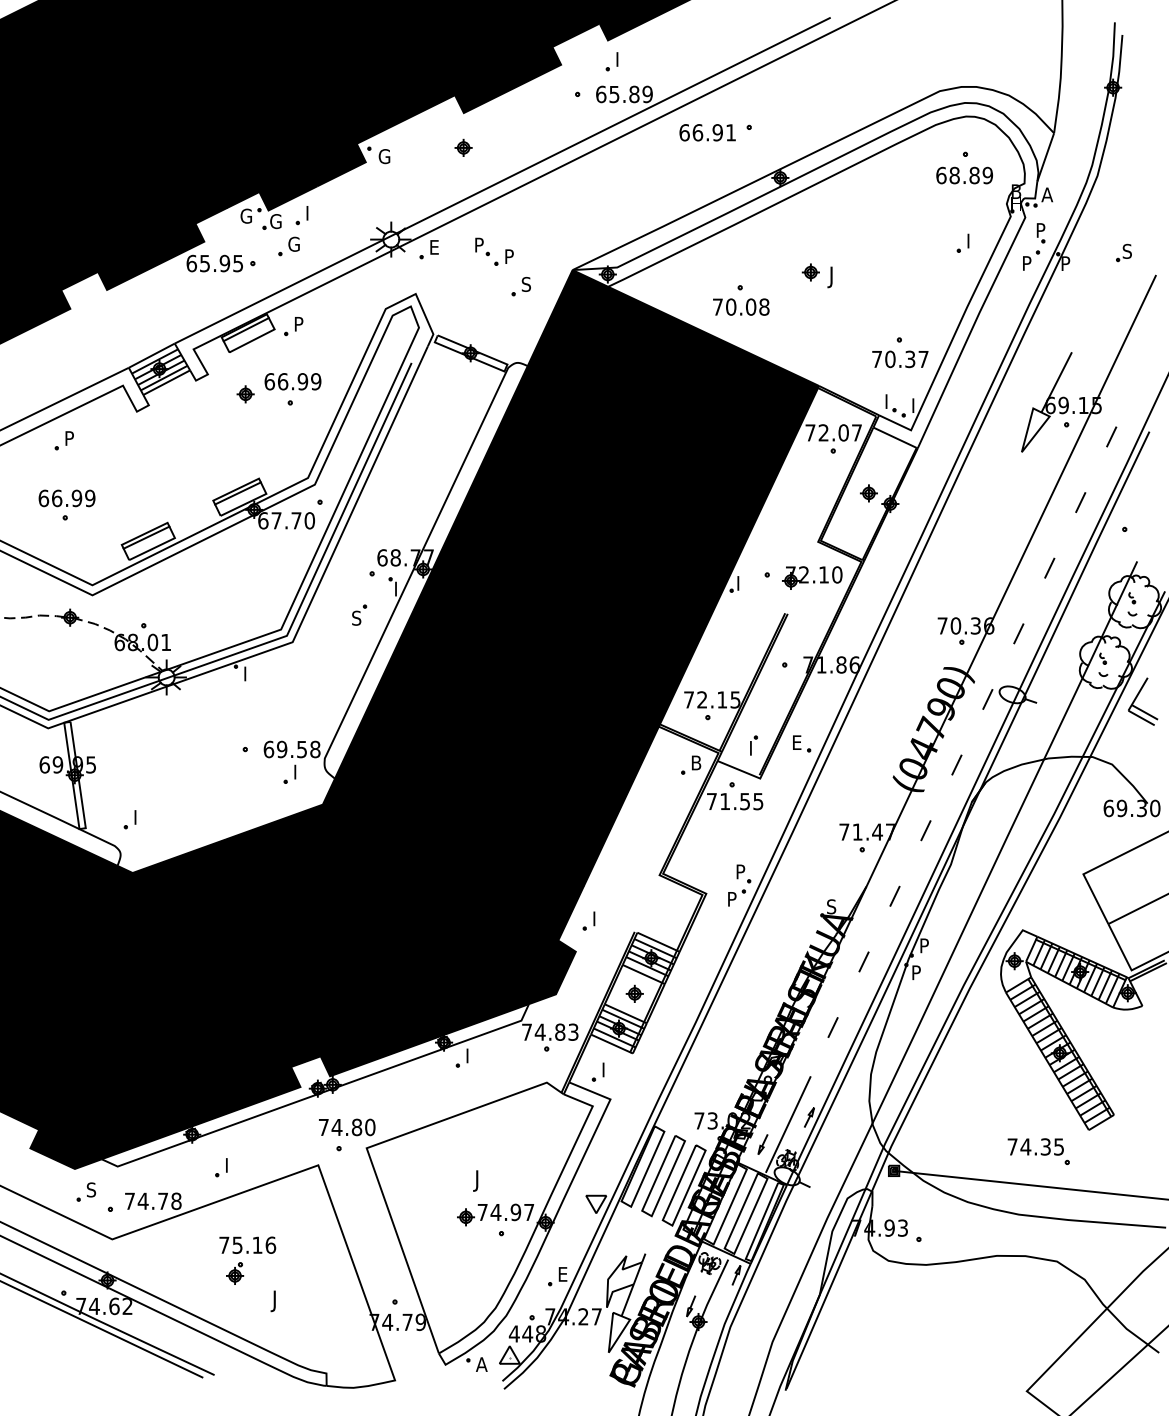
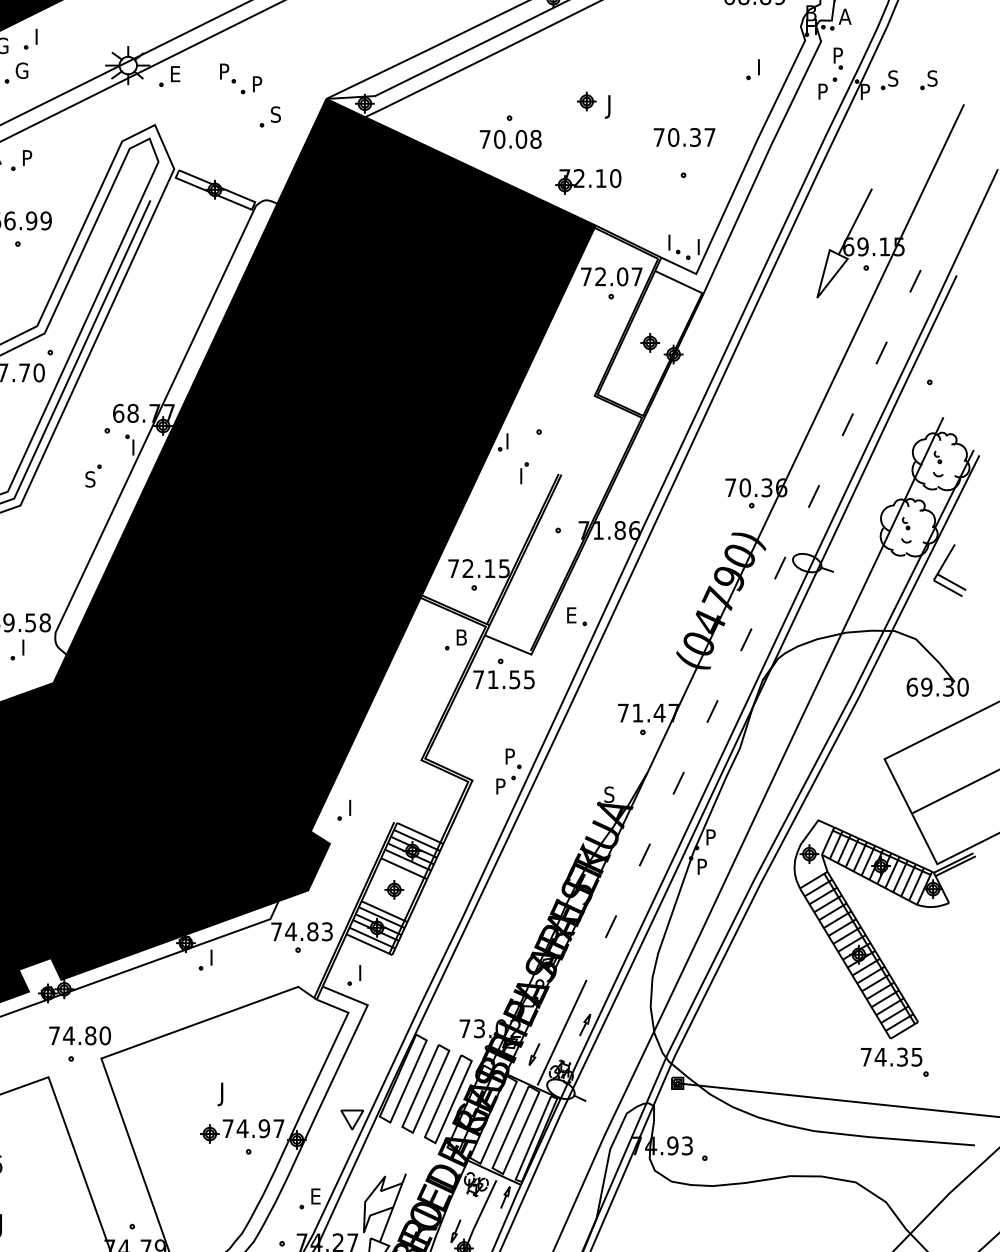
part: (1087, 252) -> (889, 79), added
text: (900, 359) -> (684, 137), moved
part: (812, 577) -> (588, 181), moved
part: (753, 745) -> (524, 473), moved
part: (1038, 1151) -> (894, 1062), moved

